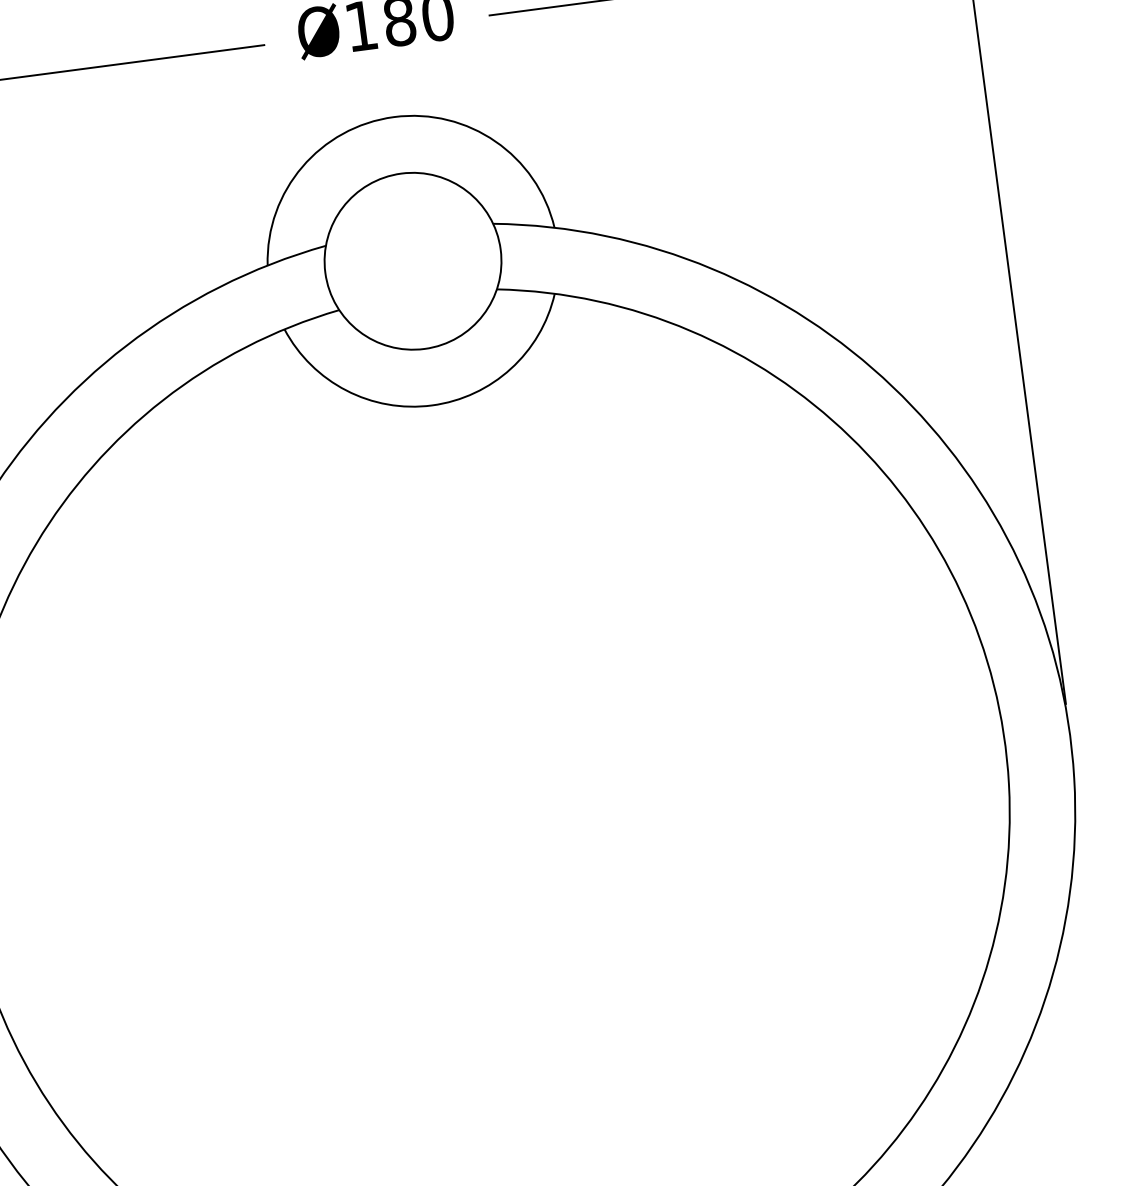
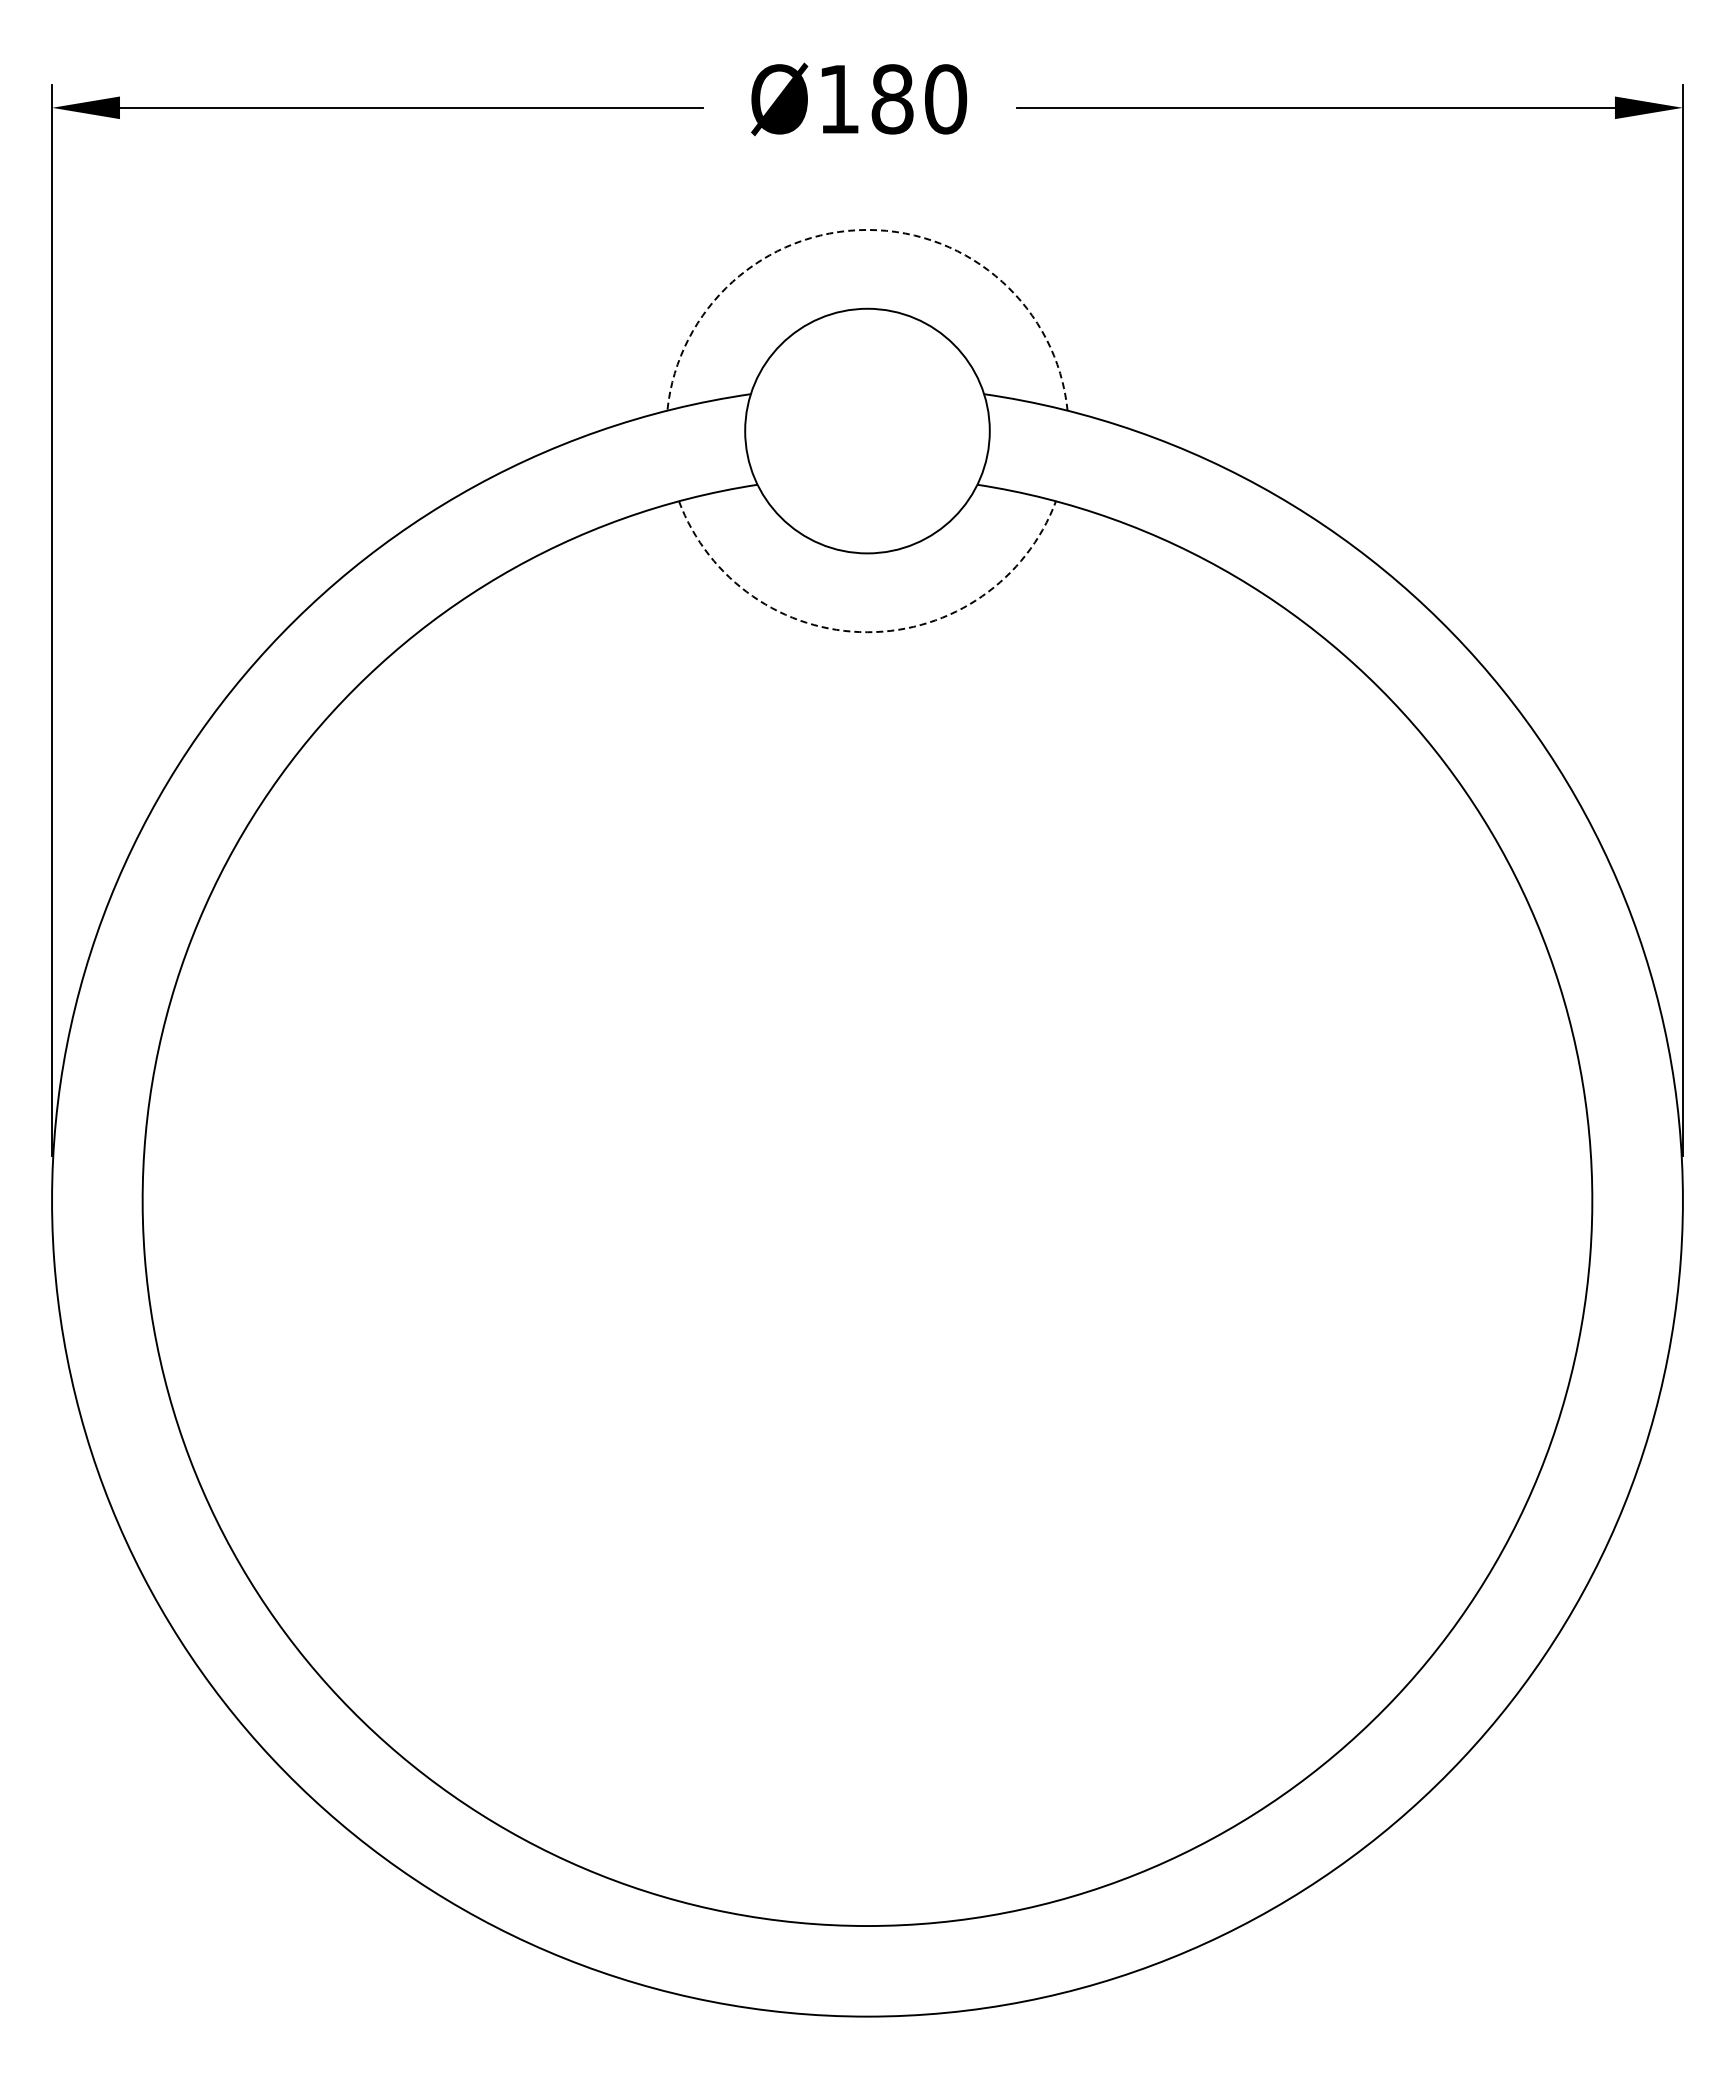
arc: (394, 116) -> (867, 229), solid -> dashed
arc: (432, 405) -> (867, 632), solid -> dashed

